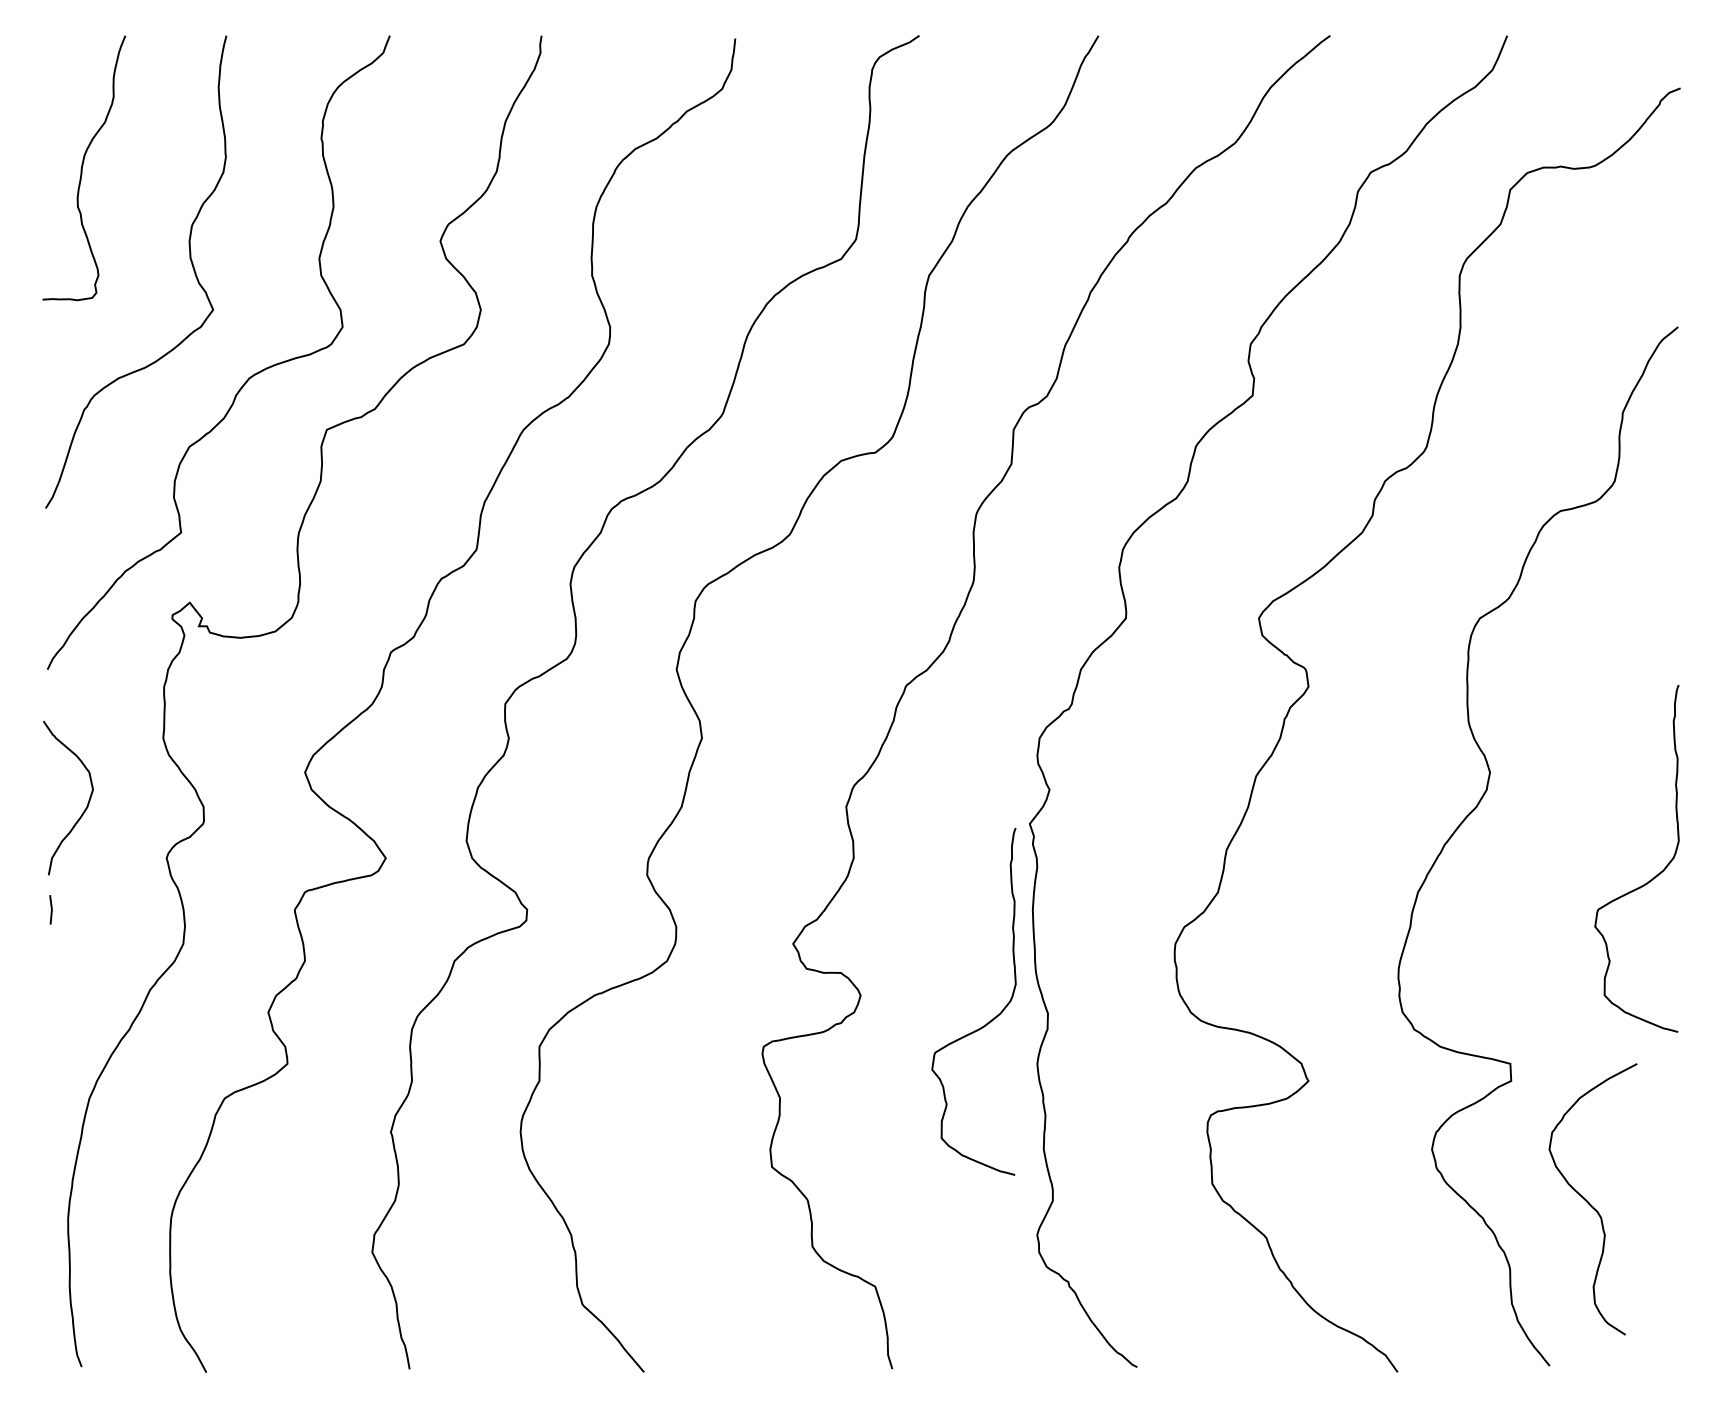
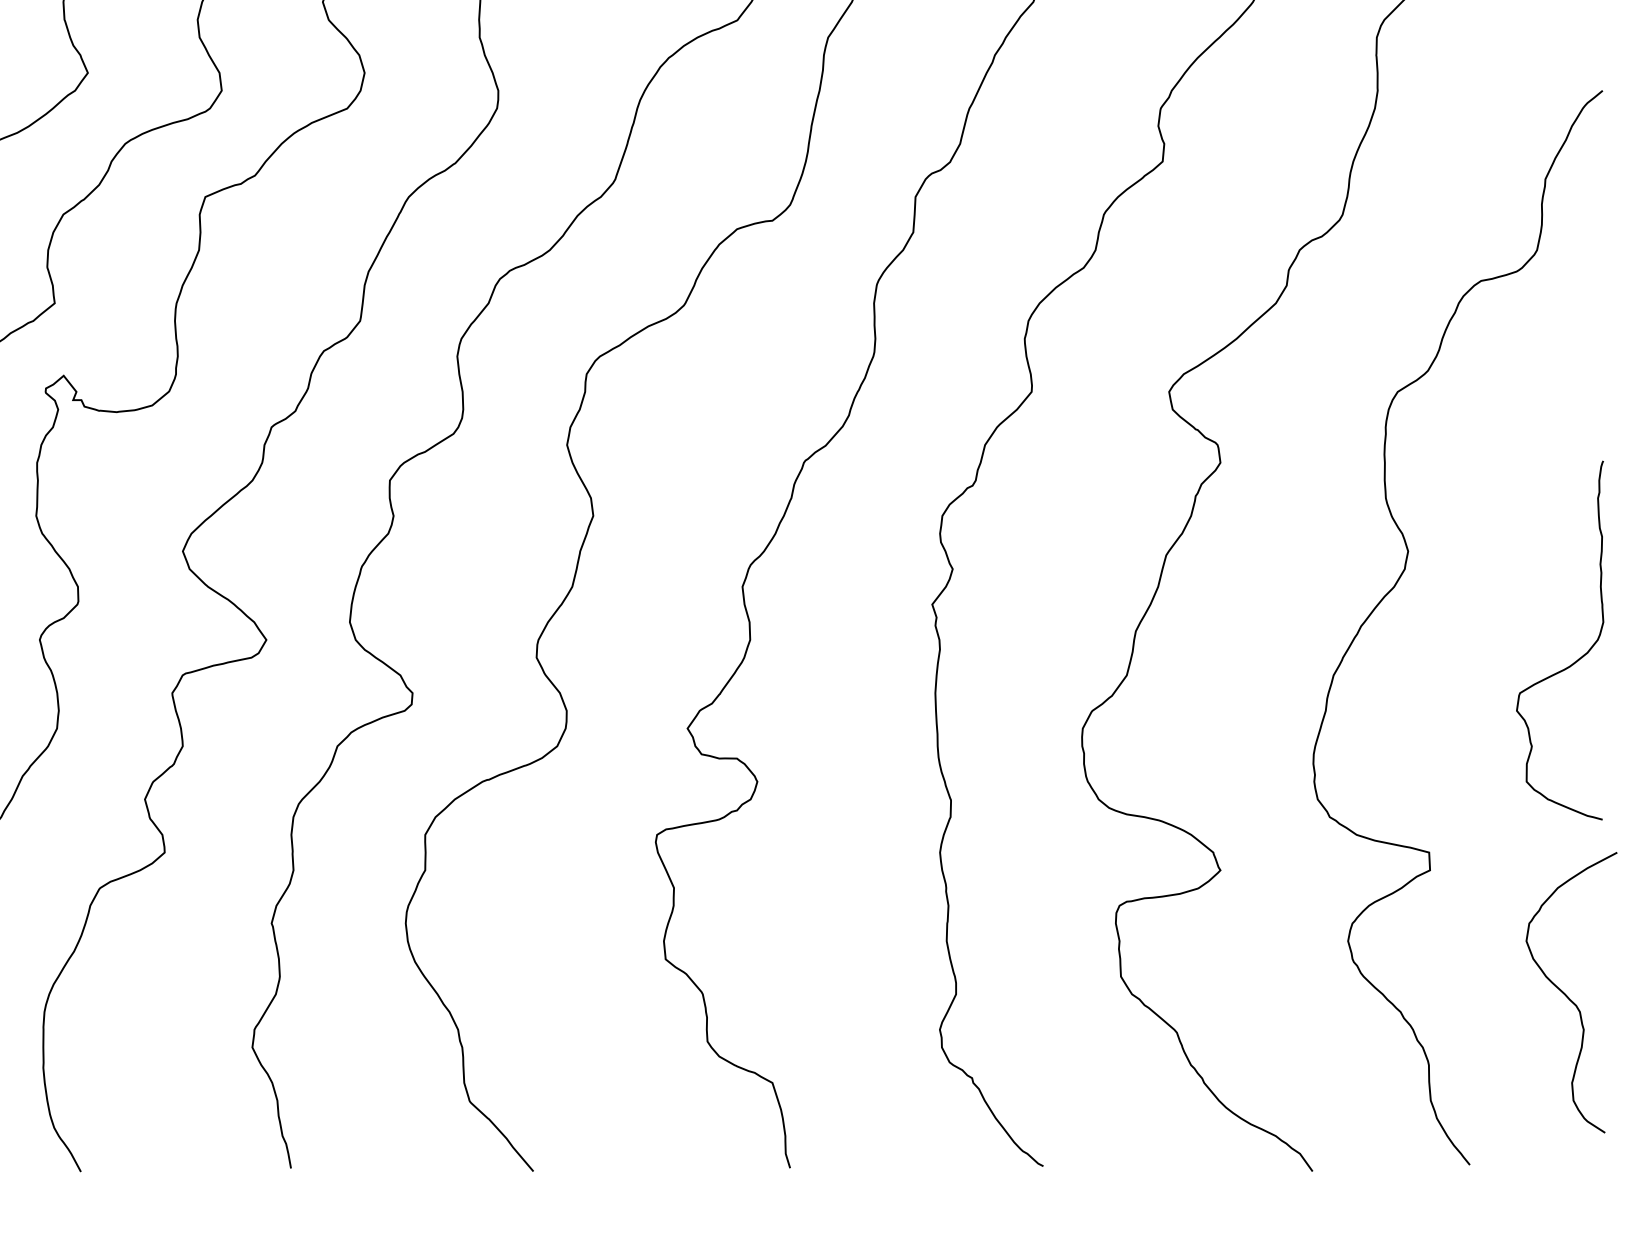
curve: (987, 1022) -> (888, 809), removed
curve: (1589, 1202) -> (1567, 995), moved

